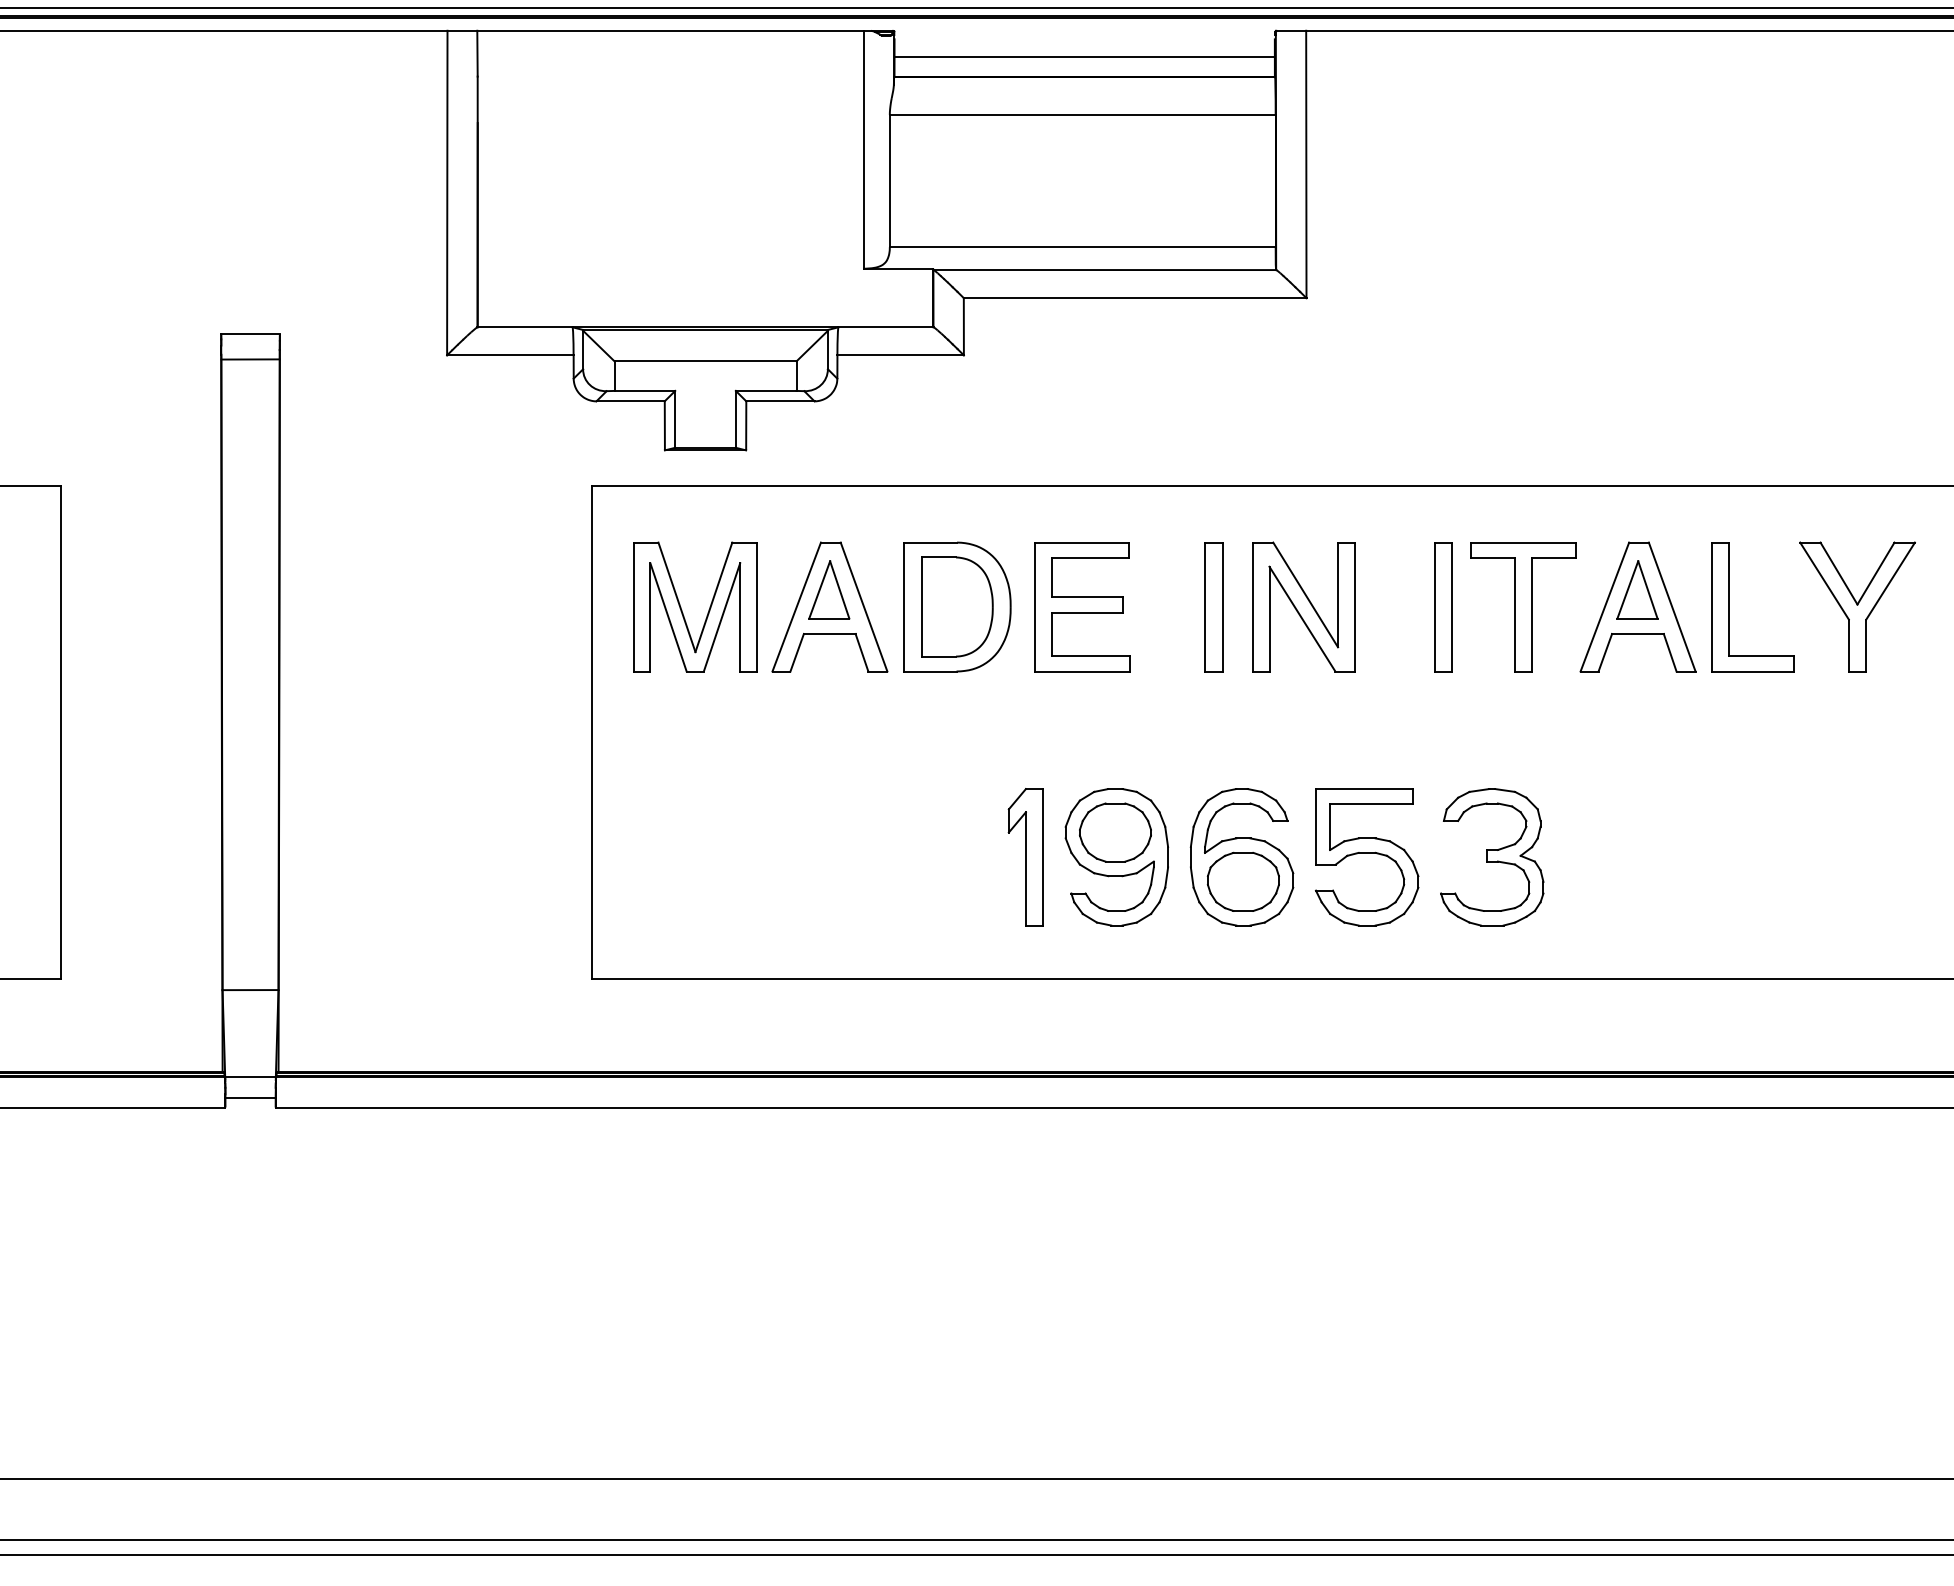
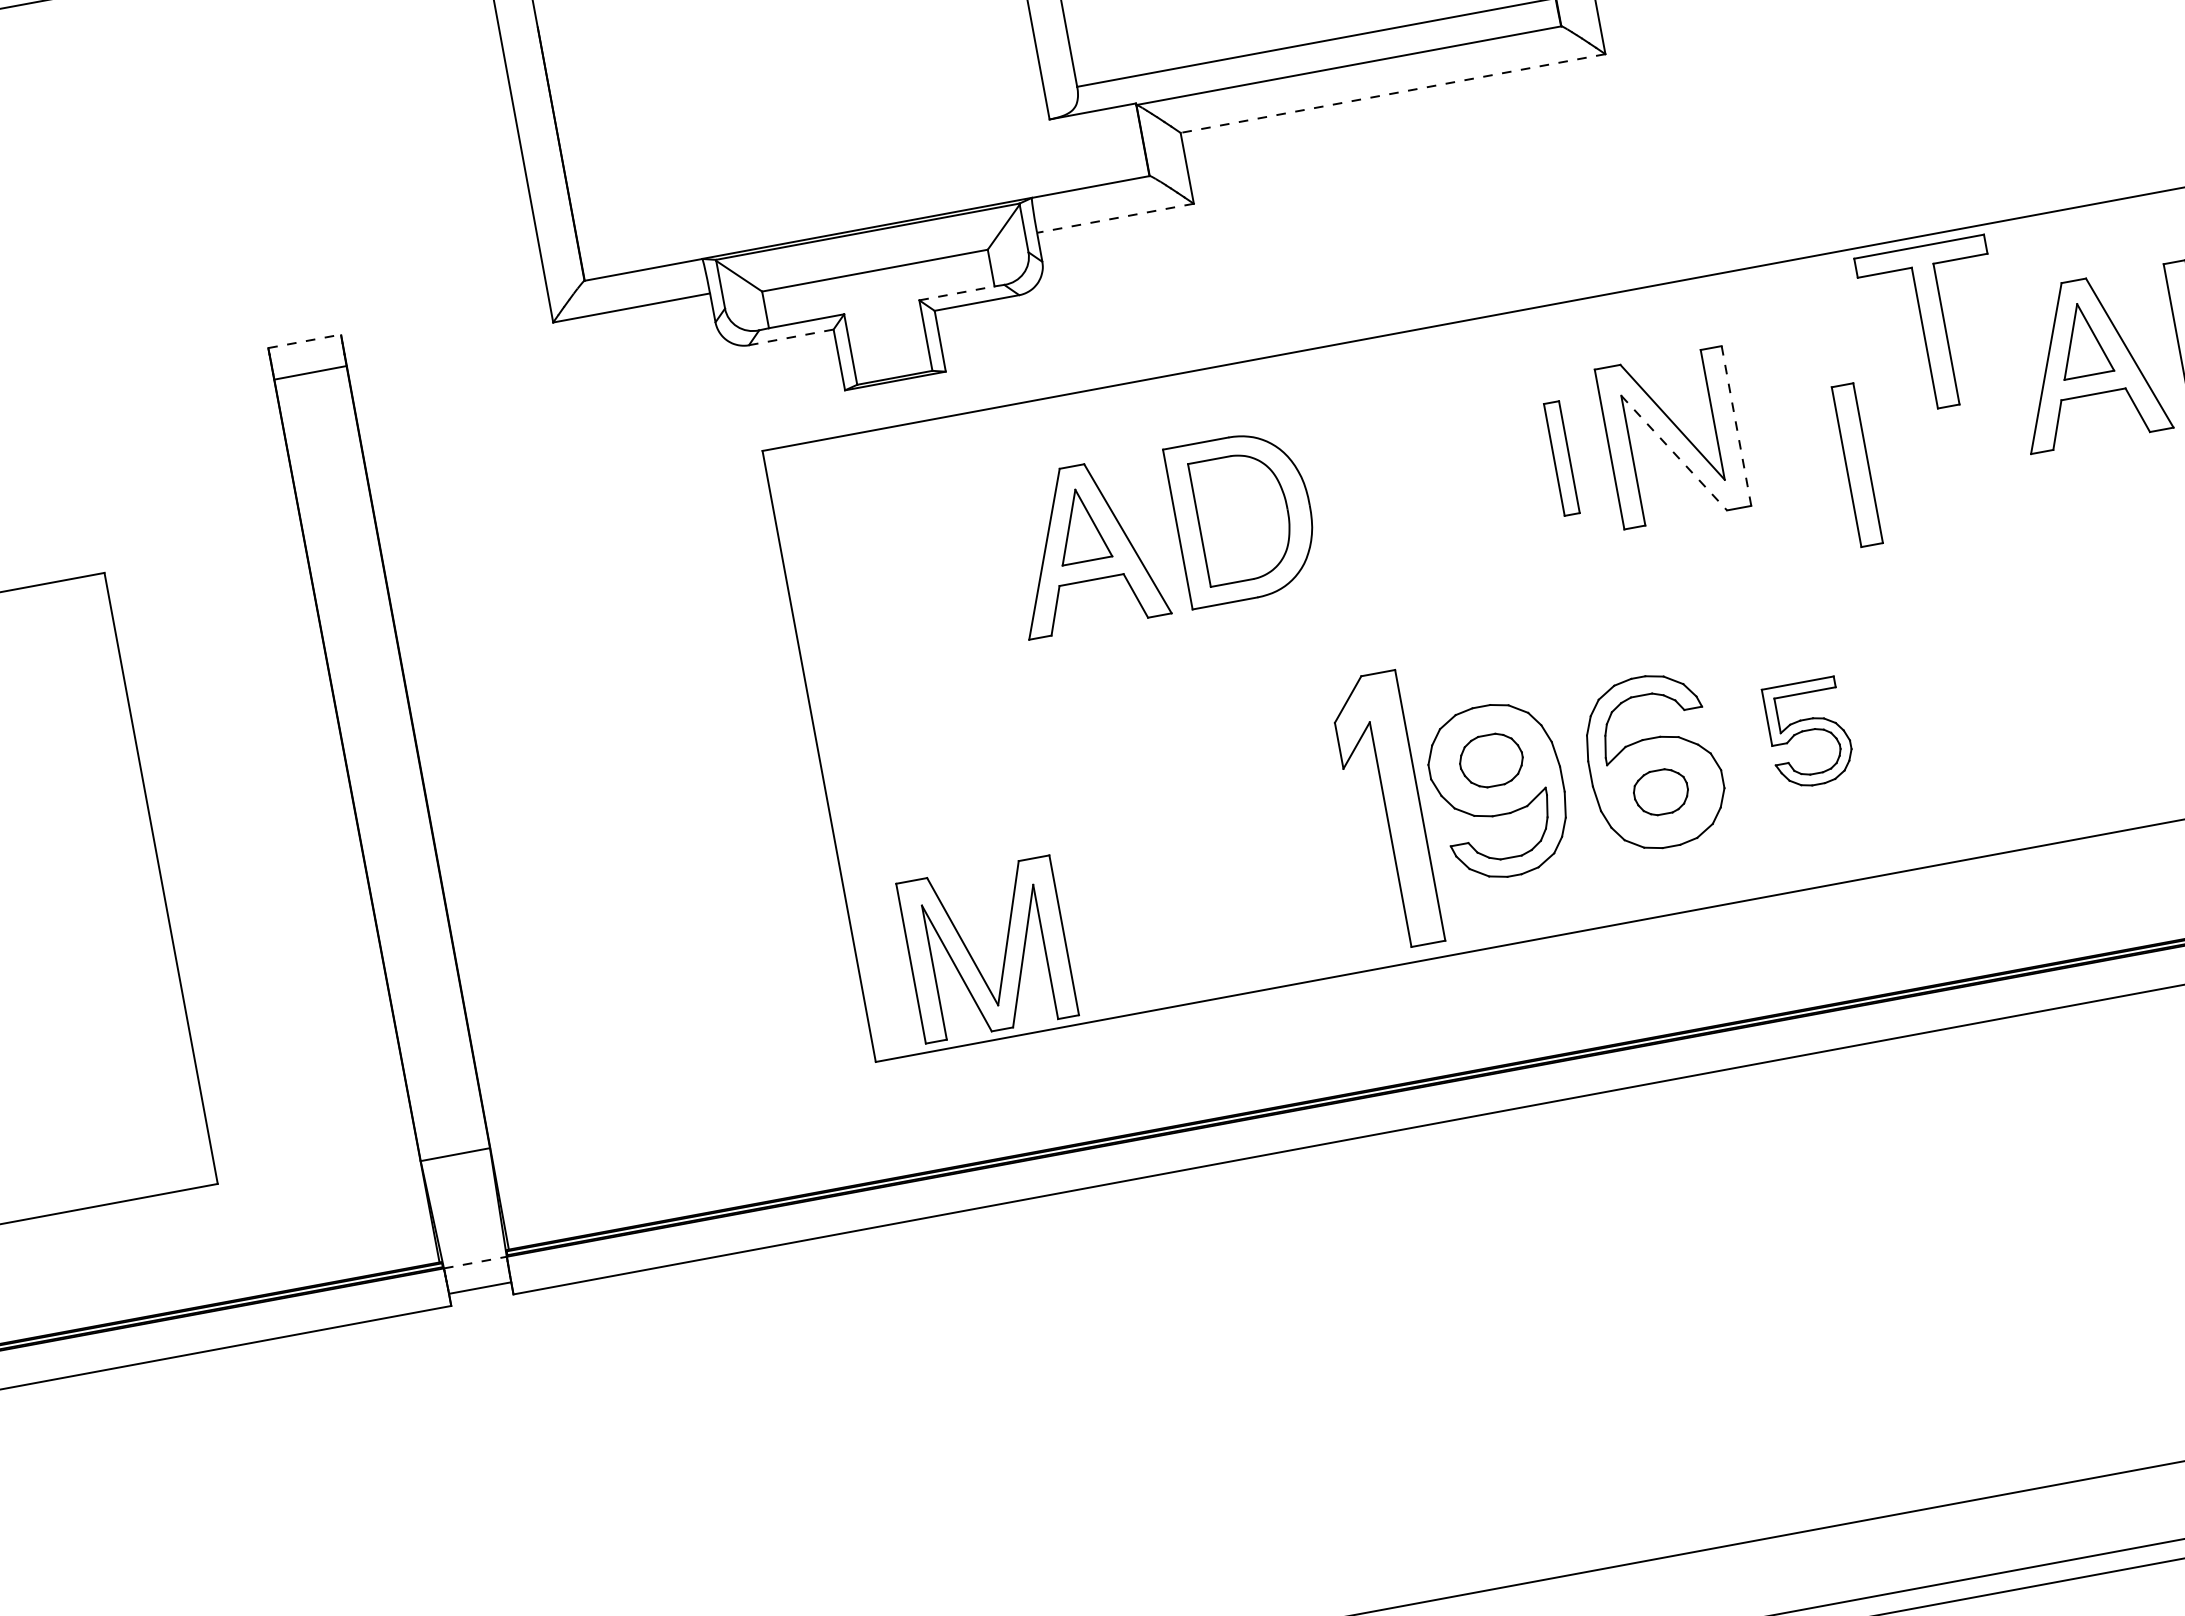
line: (1134, 298) -> (1392, 94), solid -> dashed
line: (251, 334) -> (305, 341), solid -> dashed
line: (900, 355) -> (1115, 218), solid -> dashed
line: (766, 390) -> (957, 292), solid -> dashed
line: (631, 401) -> (792, 337), solid -> dashed
line: (1354, 606) -> (1735, 425), solid -> dashed
part: (1082, 607) -> (1398, 489), removed
part: (1213, 607) -> (1561, 459), size x0.7
part: (1443, 607) -> (1857, 465), moved
part: (1523, 607) -> (1934, 327), moved
part: (708, 609) -> (1004, 949), moved
line: (1302, 619) -> (1674, 453), solid -> dashed
part: (1115, 832) -> (1491, 760), size x0.7
part: (1025, 857) -> (1385, 812), size x1.6
part: (1367, 857) -> (1809, 733), size x0.6
part: (1492, 857) -> (1964, 704), removed
part: (1242, 881) -> (1660, 792), size x0.6
line: (251, 1077) -> (476, 1262), solid -> dashed

